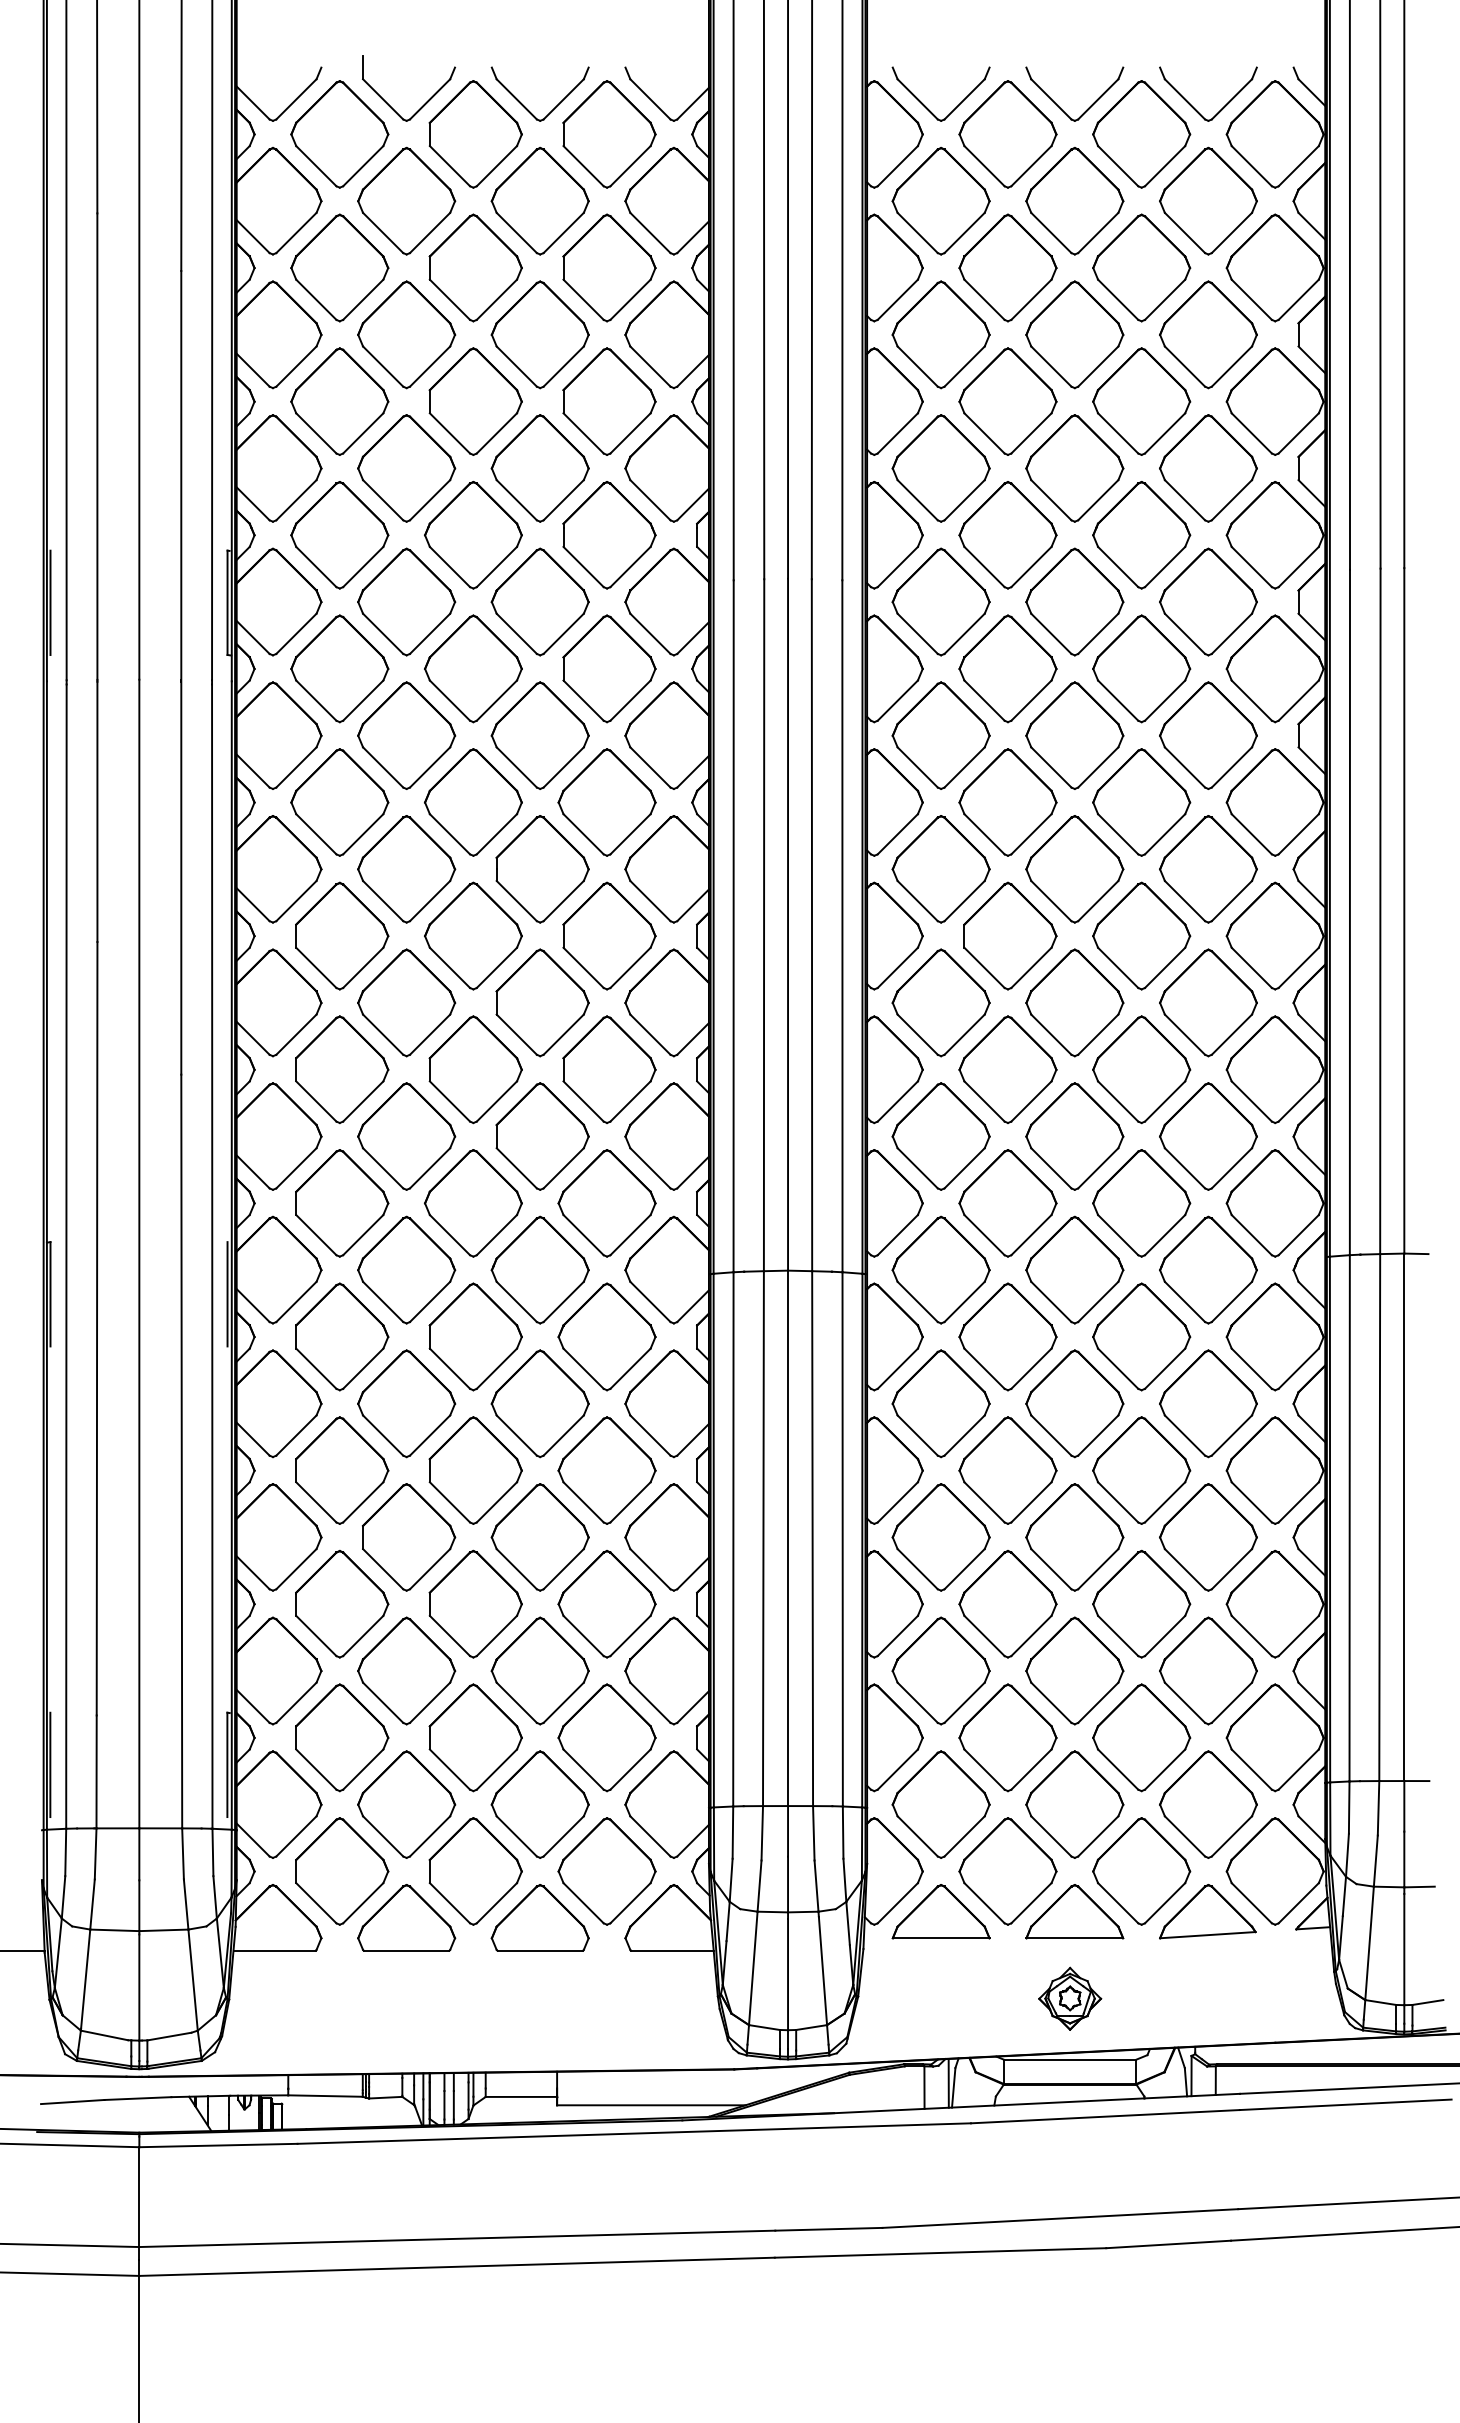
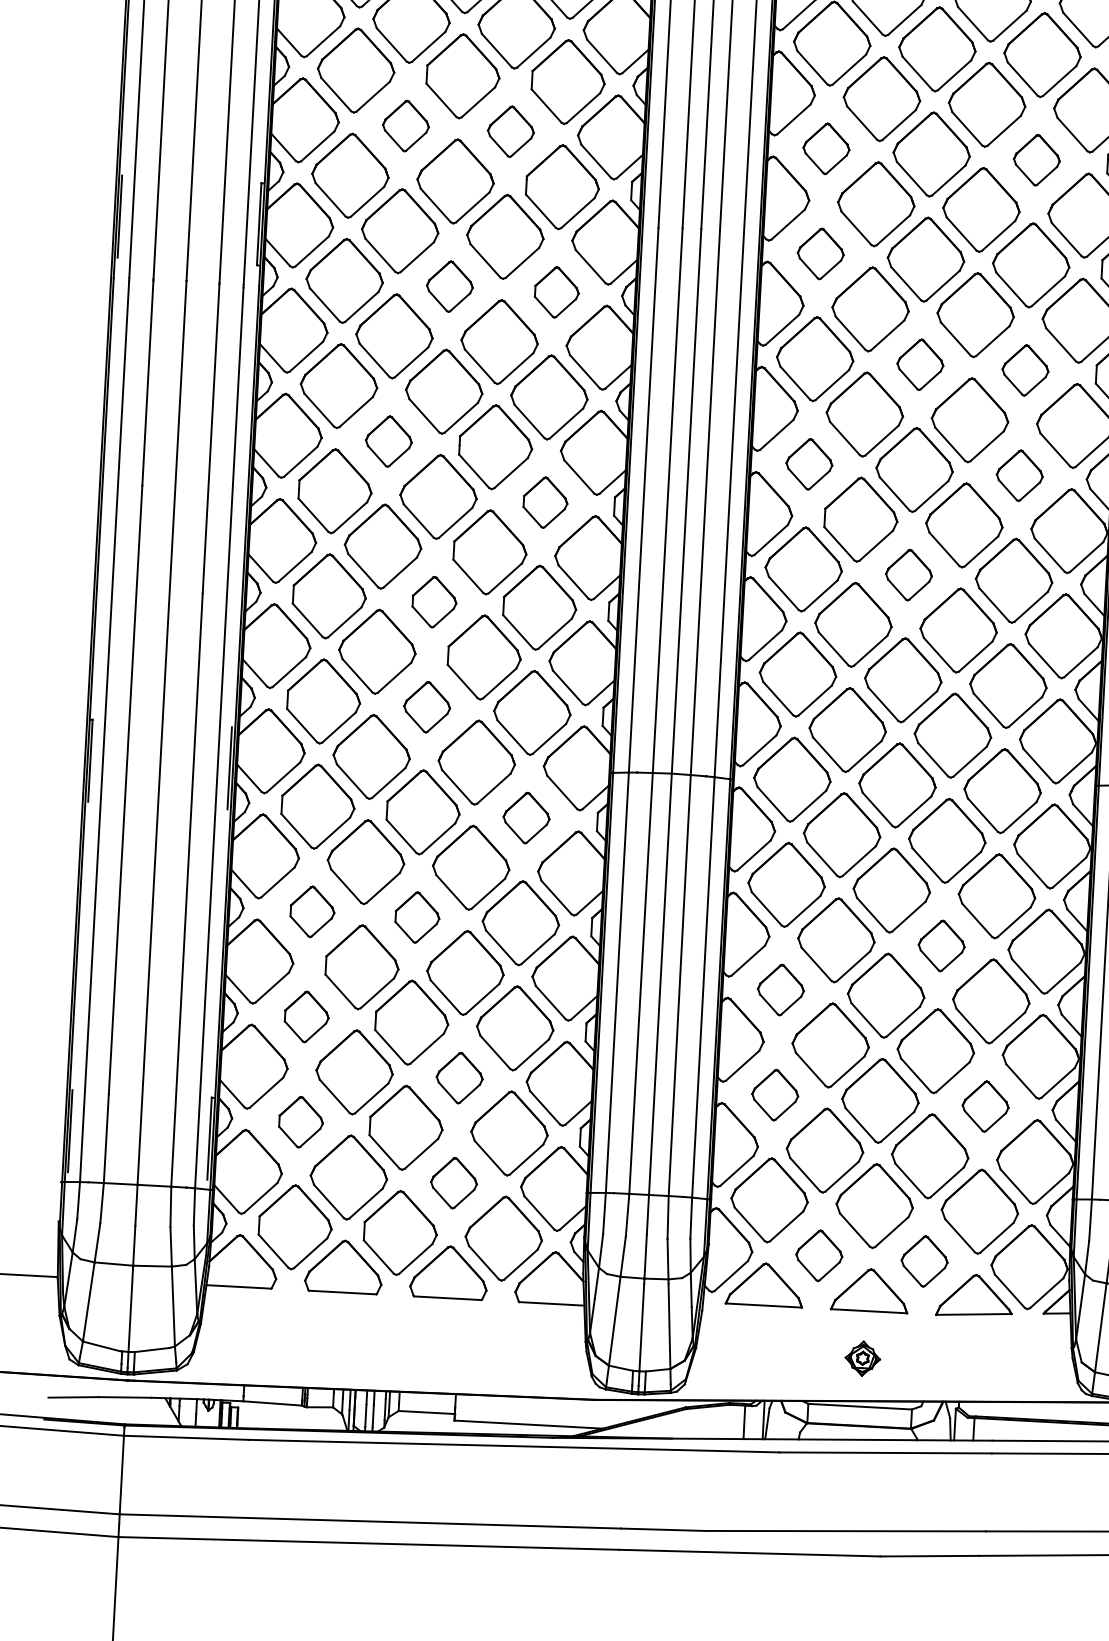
part: (406, 468) -> (405, 126), size x0.6
part: (539, 468) -> (510, 131), size x0.6
part: (940, 468) -> (825, 148), size x0.6
part: (1208, 468) -> (1036, 160), size x0.6
part: (940, 601) -> (820, 253), size x0.6
part: (473, 668) -> (449, 286), size x0.6
part: (609, 668) -> (556, 292), size x0.6
part: (1074, 735) -> (920, 364), size x0.6
part: (1208, 735) -> (1025, 370), size x0.6
part: (406, 869) -> (388, 441), size x0.6
part: (940, 869) -> (808, 464), size x0.6
part: (1208, 869) -> (1019, 475), size x0.6
part: (609, 935) -> (545, 502), size x0.6
part: (1074, 1002) -> (908, 574), size x0.6
part: (475, 1069) -> (434, 602), size x0.6
part: (473, 1203) -> (427, 707), size x0.6
part: (606, 1336) -> (526, 817), size x0.6
part: (342, 1470) -> (312, 911), size x0.6
part: (475, 1470) -> (417, 917), size x0.6
part: (1141, 1470) -> (941, 945), size x0.6
part: (940, 1537) -> (780, 990), size x0.6
part: (342, 1603) -> (307, 1016), size x0.6
part: (539, 1670) -> (459, 1077), size x0.6
part: (940, 1670) -> (774, 1094), size x0.6
part: (1208, 1670) -> (985, 1106), size x0.6
part: (342, 1737) -> (301, 1122), size x0.6
part: (539, 1804) -> (453, 1183), size x0.6
part: (1007, 1871) -> (818, 1255), size x0.6
part: (1141, 1871) -> (924, 1261), size x0.6
part: (1070, 1998) -> (863, 1358), size x0.7

